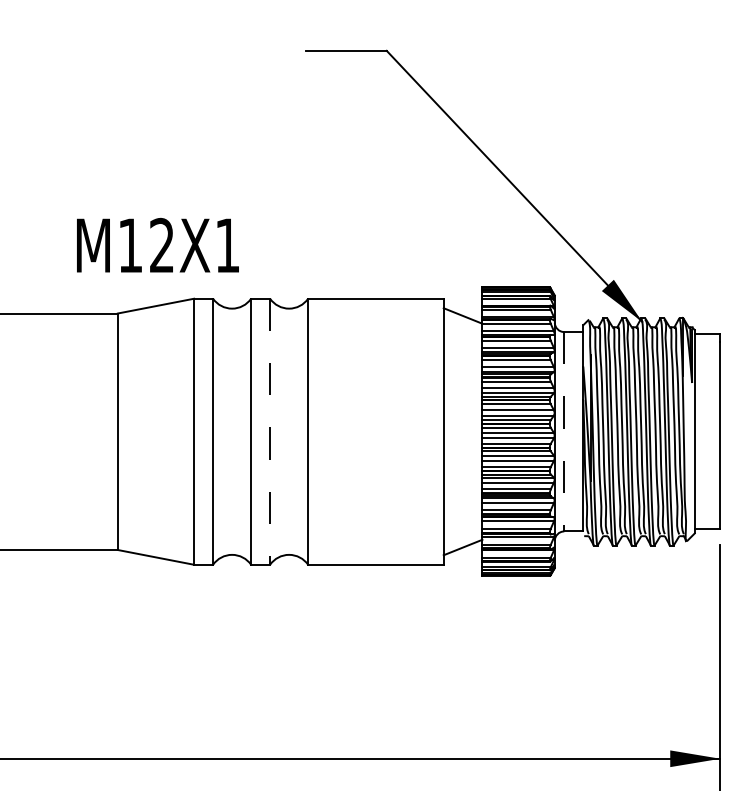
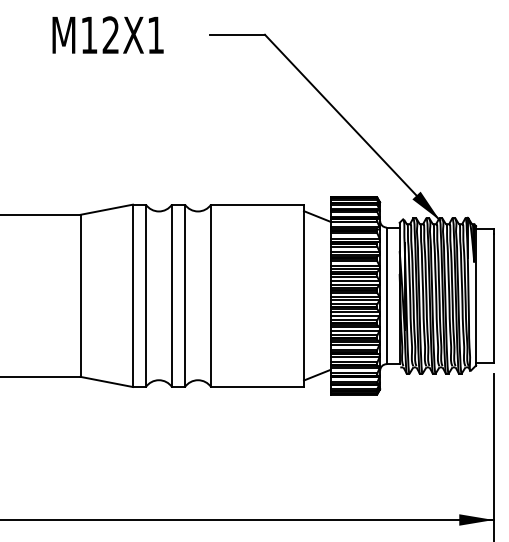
text: (157, 244) -> (107, 34), moved
line: (270, 432) -> (185, 296), dashed -> solid
line: (564, 432) -> (386, 296), dashed -> solid

